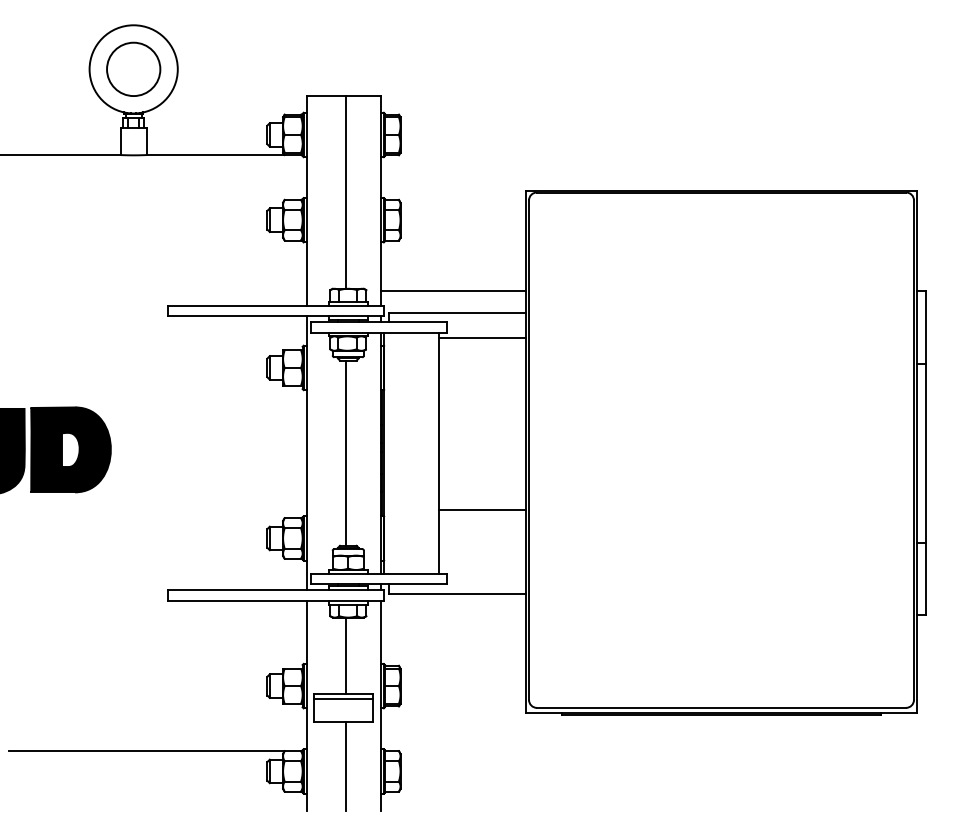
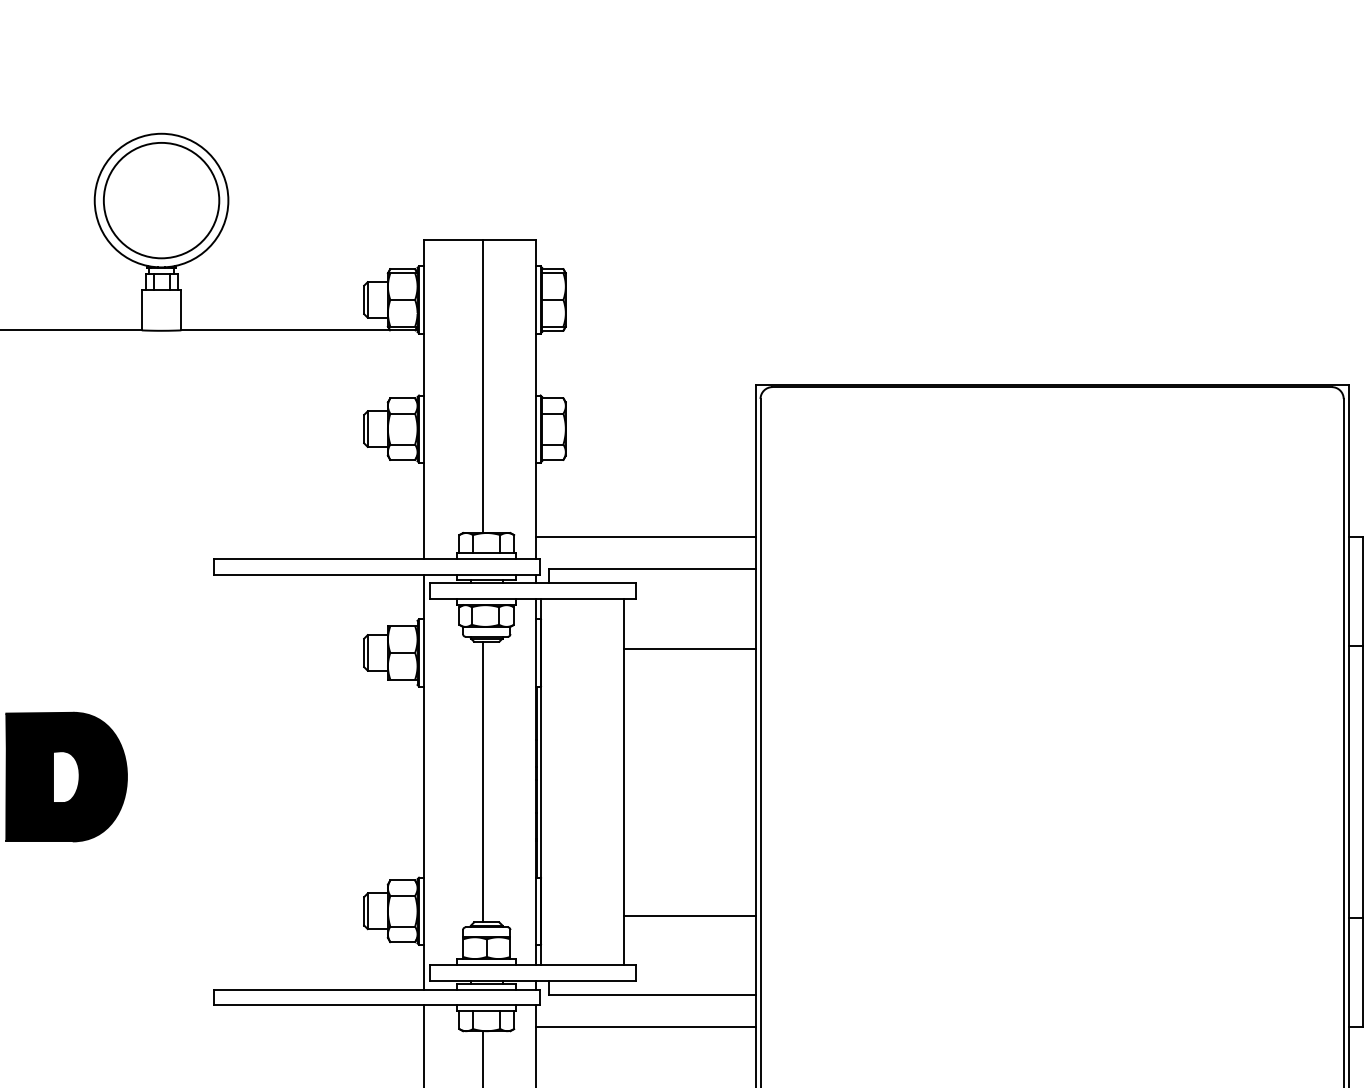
circle: (133, 69) -> (161, 200), size x1.43
line: (482, 338) -> (690, 649), moved
line: (482, 510) -> (690, 915), moved
line: (452, 614) -> (644, 1026), added

